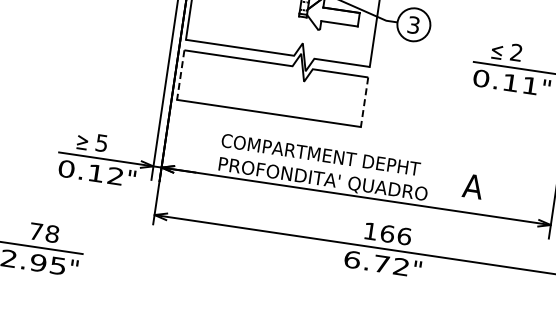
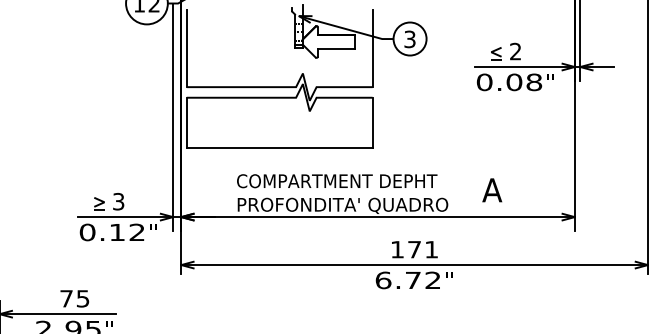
line: (180, 75) -> (186, 123), dashed -> solid
text: (520, 84) -> (524, 82), 0.11 -> 0.08
line: (364, 102) -> (372, 123), dashed -> solid
text: (101, 141) -> (118, 200), 5 -> 3
text: (51, 233) -> (82, 298), 78 -> 75
text: (396, 235) -> (423, 249), 166 -> 171

